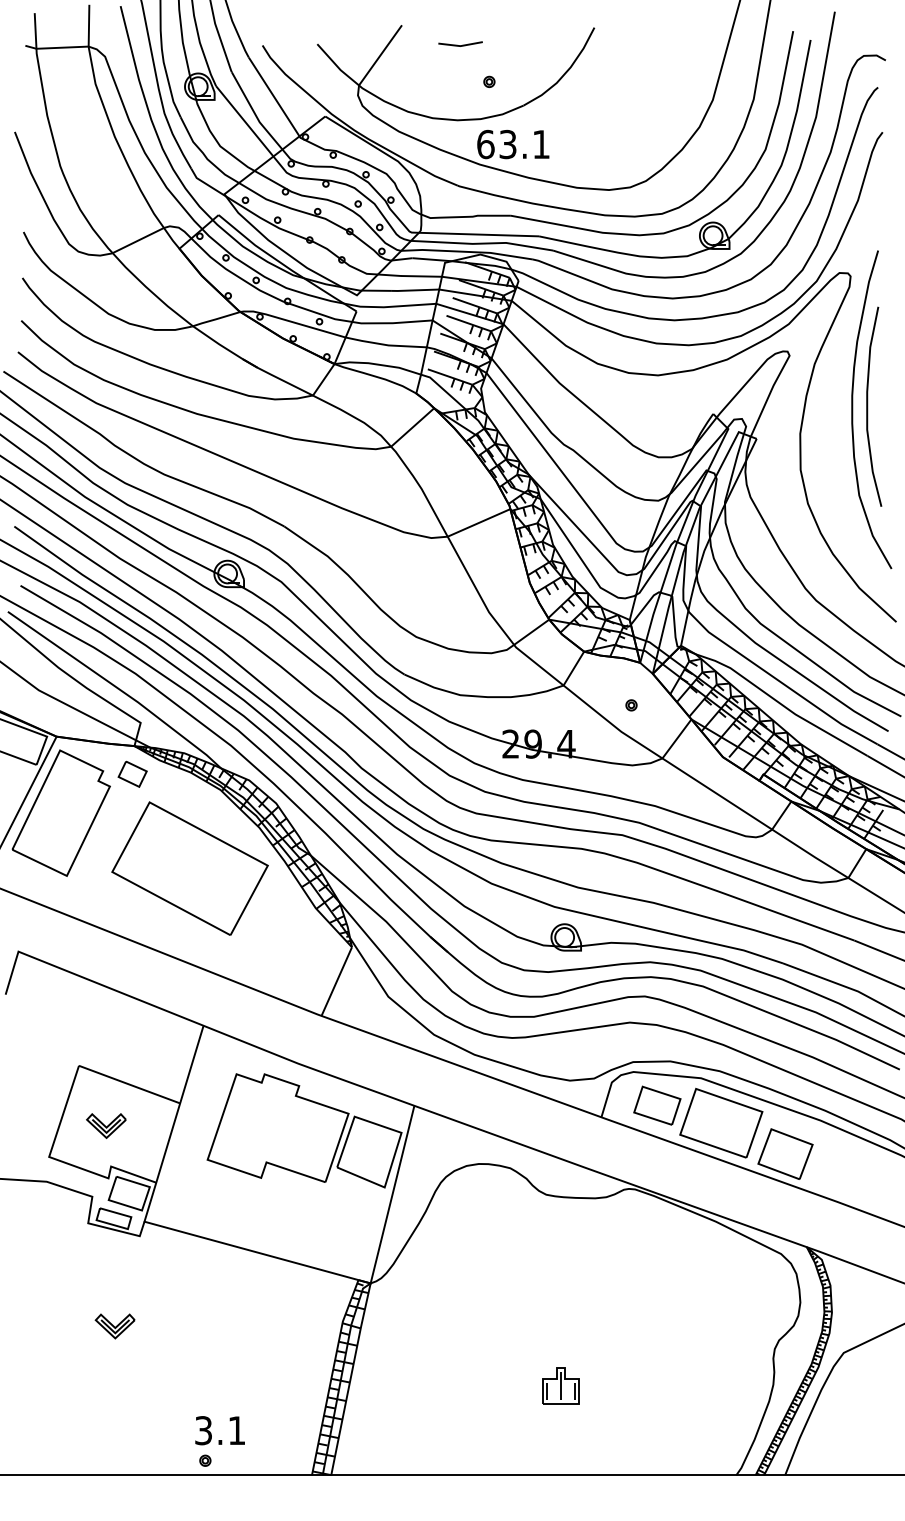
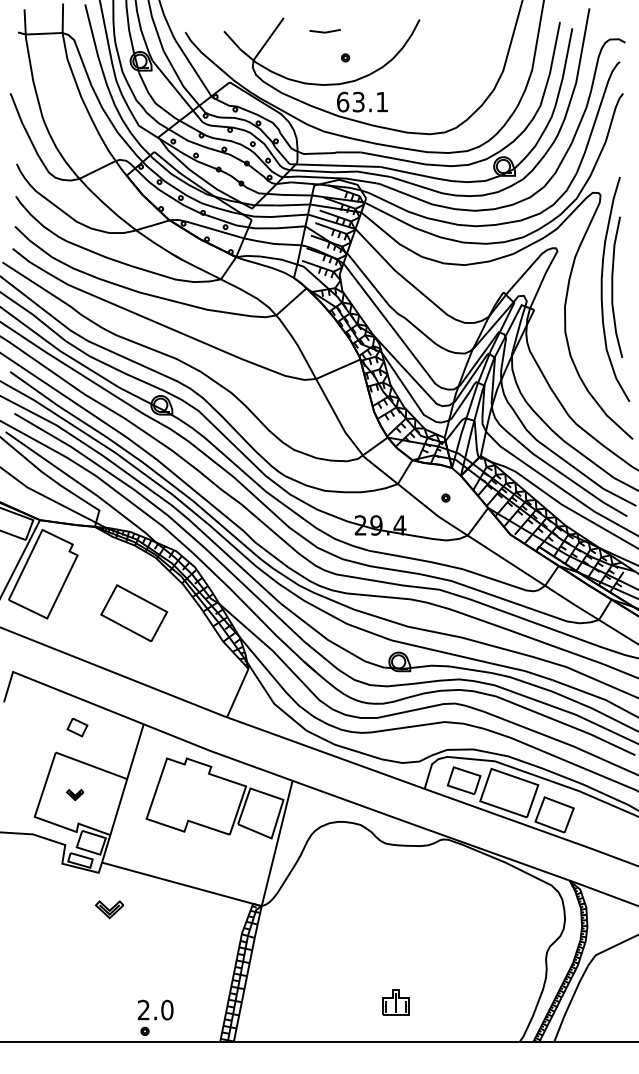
part: (132, 773) -> (77, 726), moved
part: (189, 868) -> (133, 613), size x0.6
part: (106, 1125) -> (75, 794), size x0.6
part: (114, 1326) -> (109, 909), moved
part: (560, 1385) -> (395, 1002), moved
text: (220, 1430) -> (155, 1010), 3.1 -> 2.0

